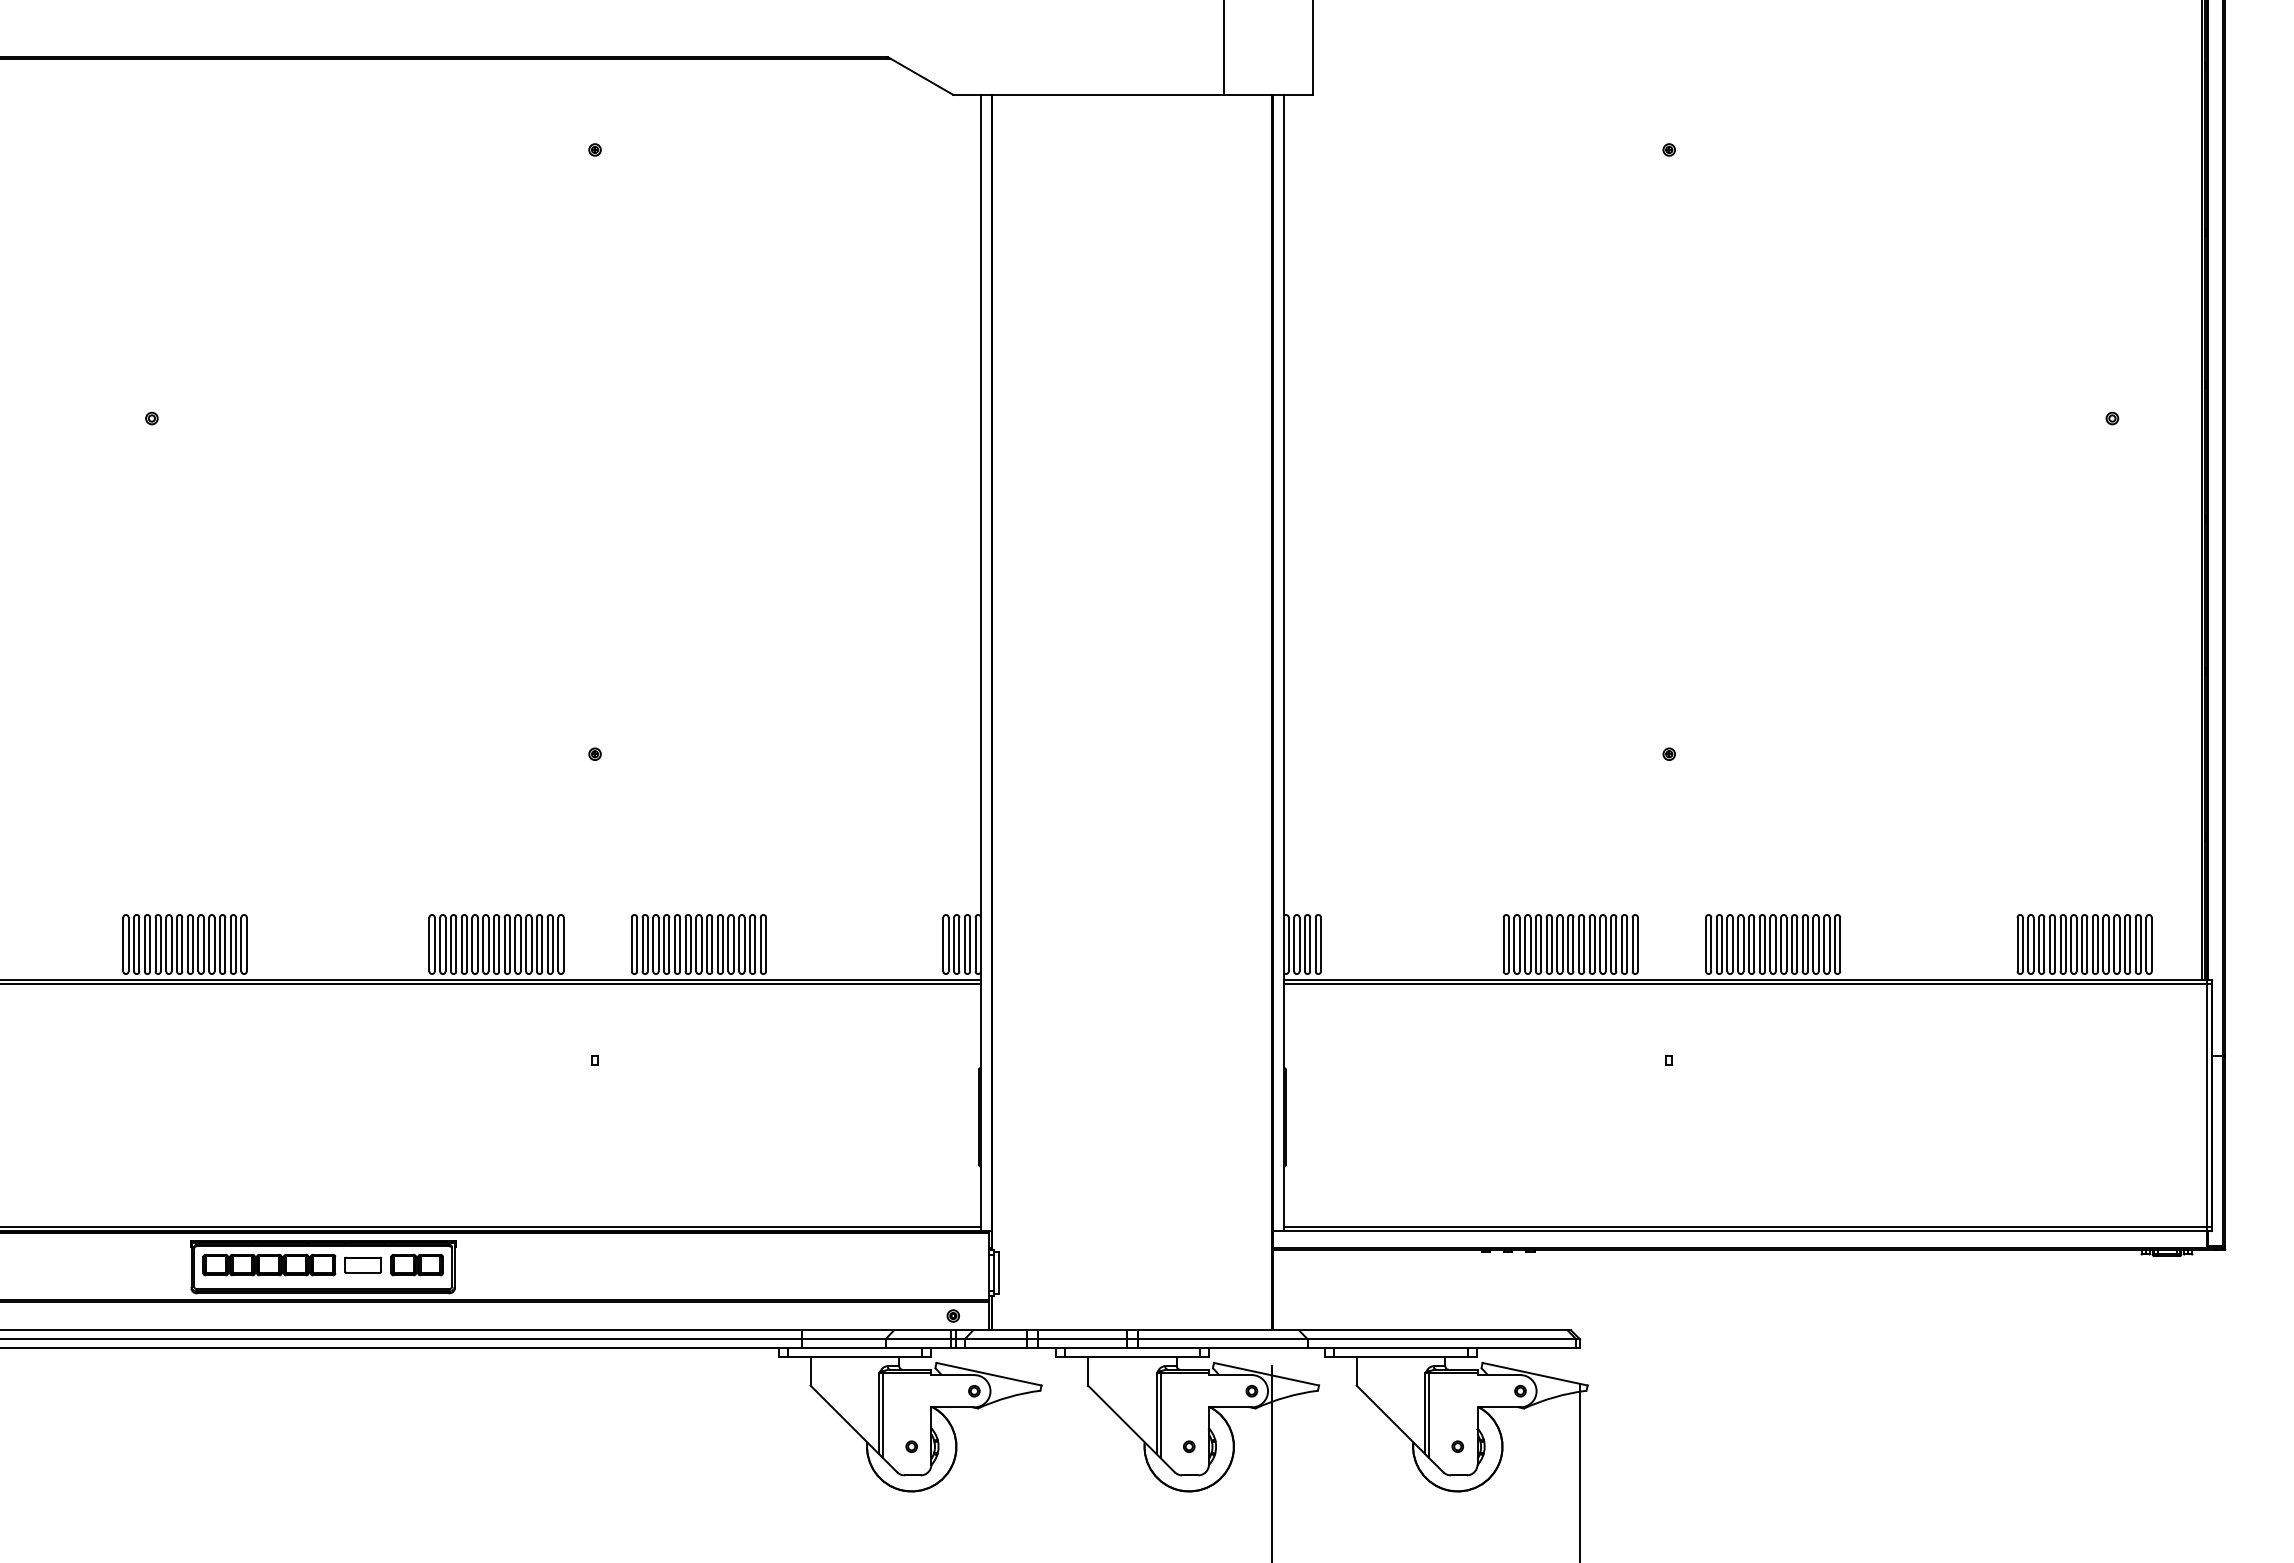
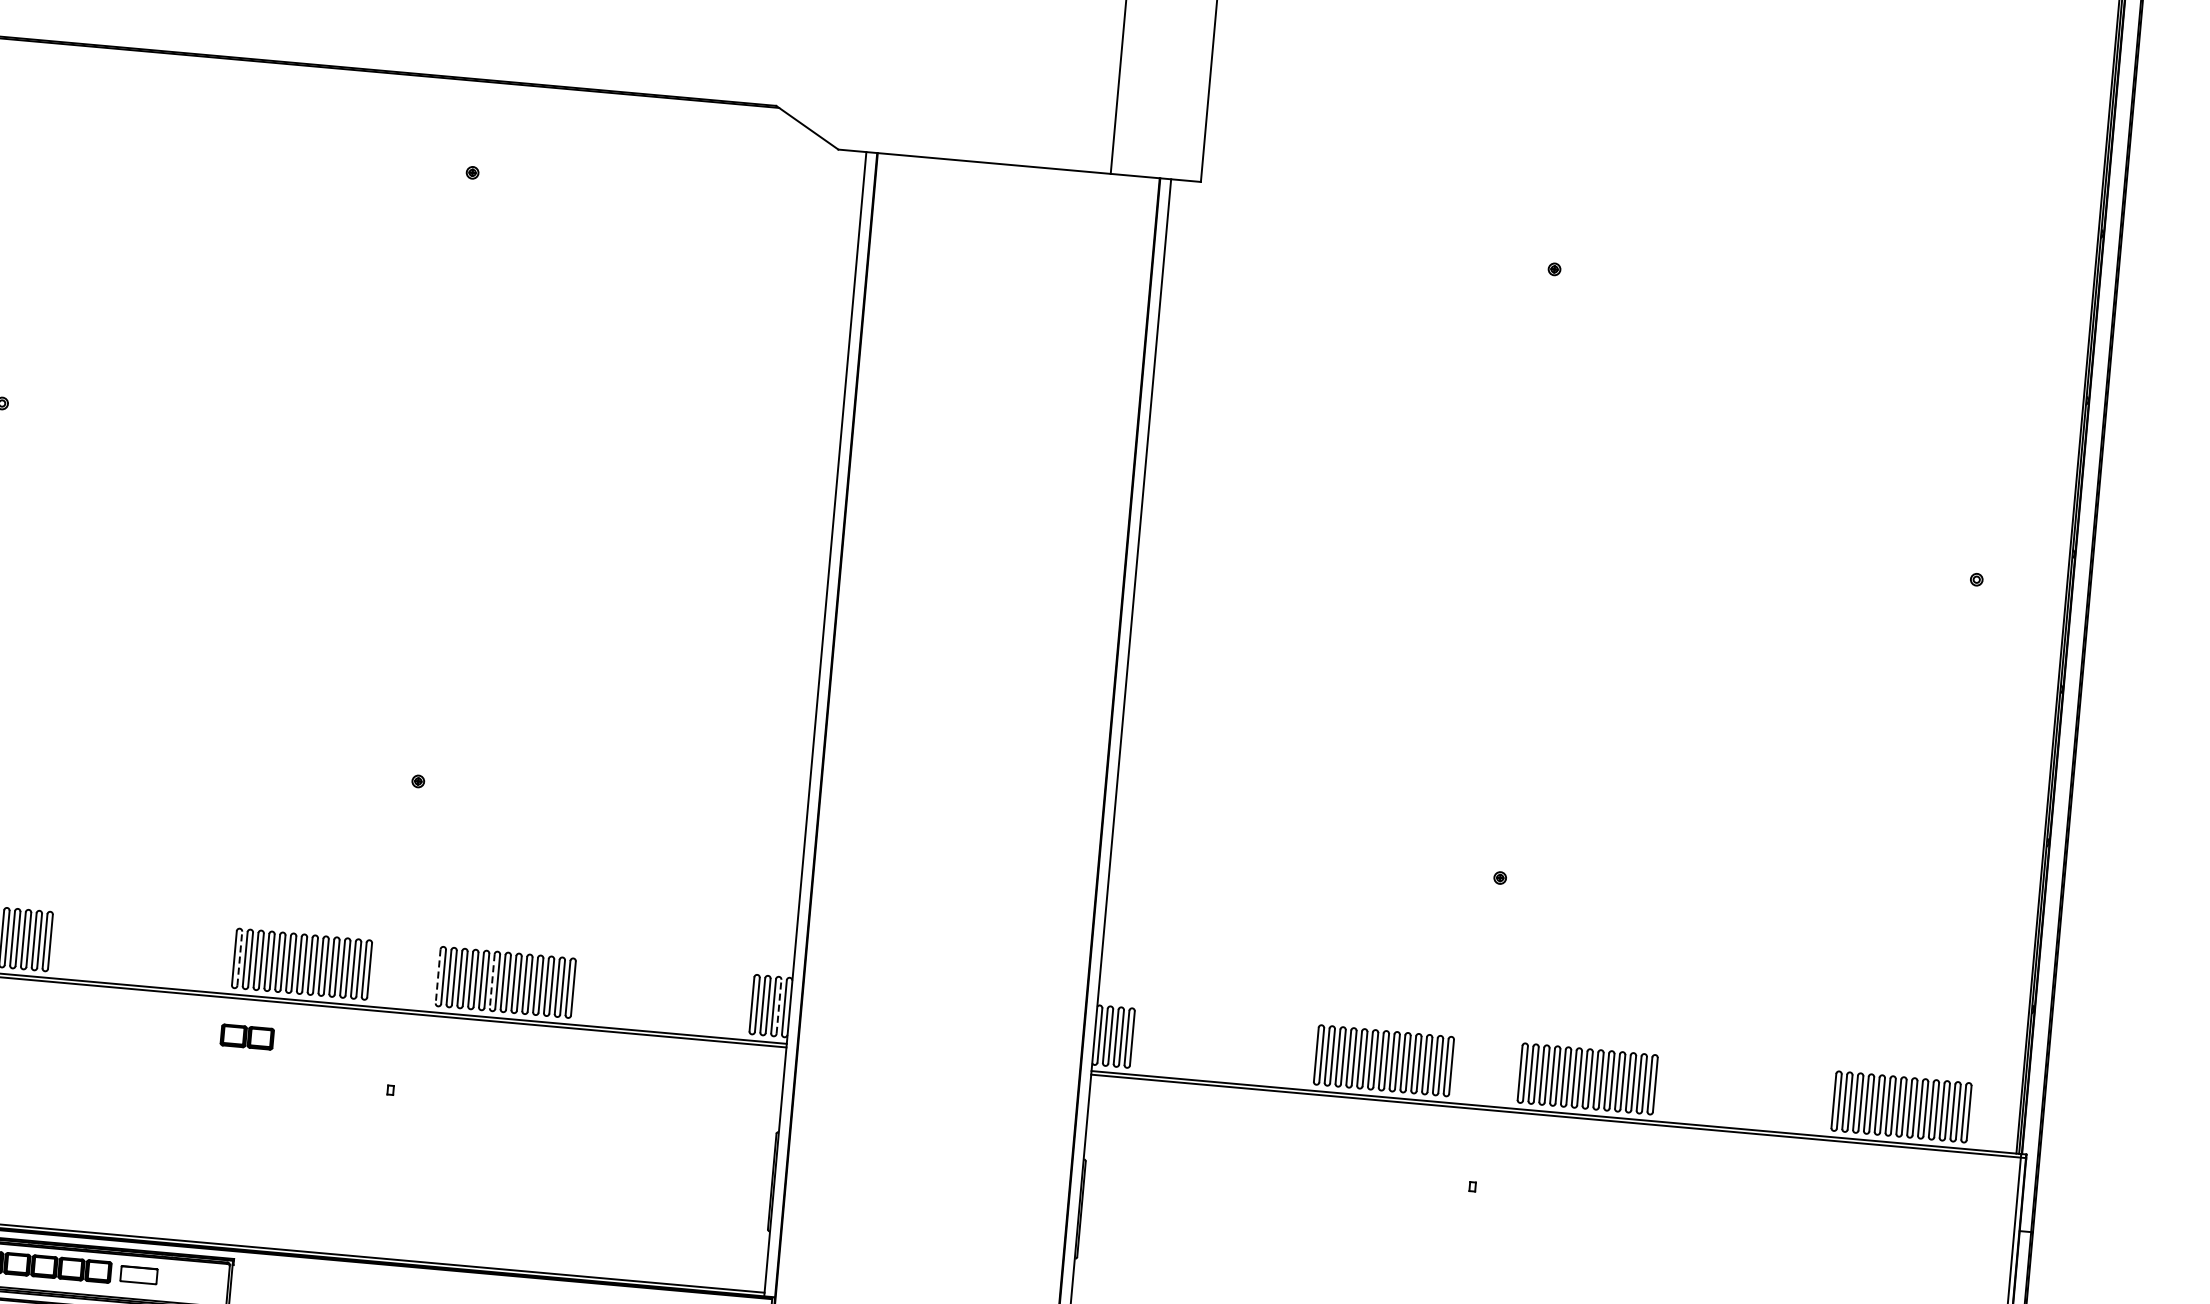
line: (434, 944) -> (239, 958), solid -> dashed
line: (631, 944) -> (437, 976), solid -> dashed
line: (685, 944) -> (492, 981), solid -> dashed
line: (970, 944) -> (779, 1006), solid -> dashed
part: (416, 1265) -> (246, 1037), moved

